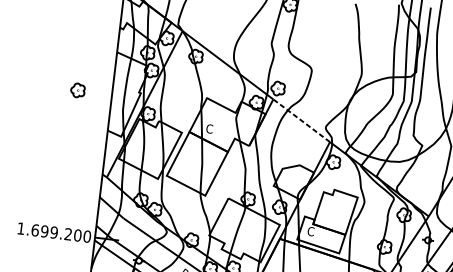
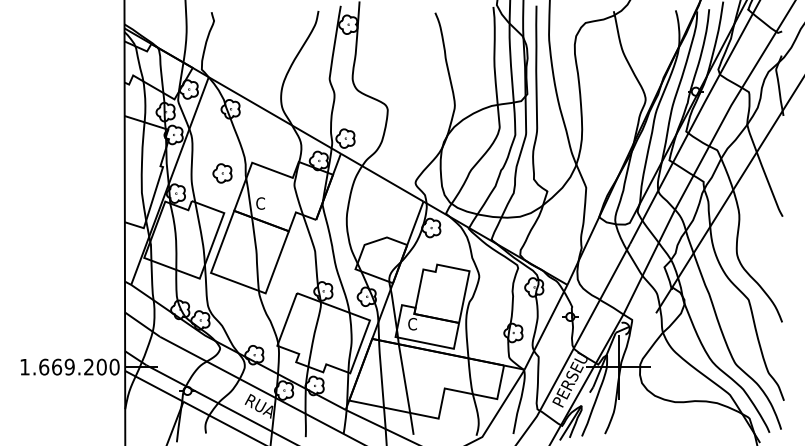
part: (77, 90) -> (222, 173), moved
line: (301, 120) -> (382, 177), dashed -> solid
text: (45, 231) -> (57, 366), 1.699.200 -> 1.669.200

